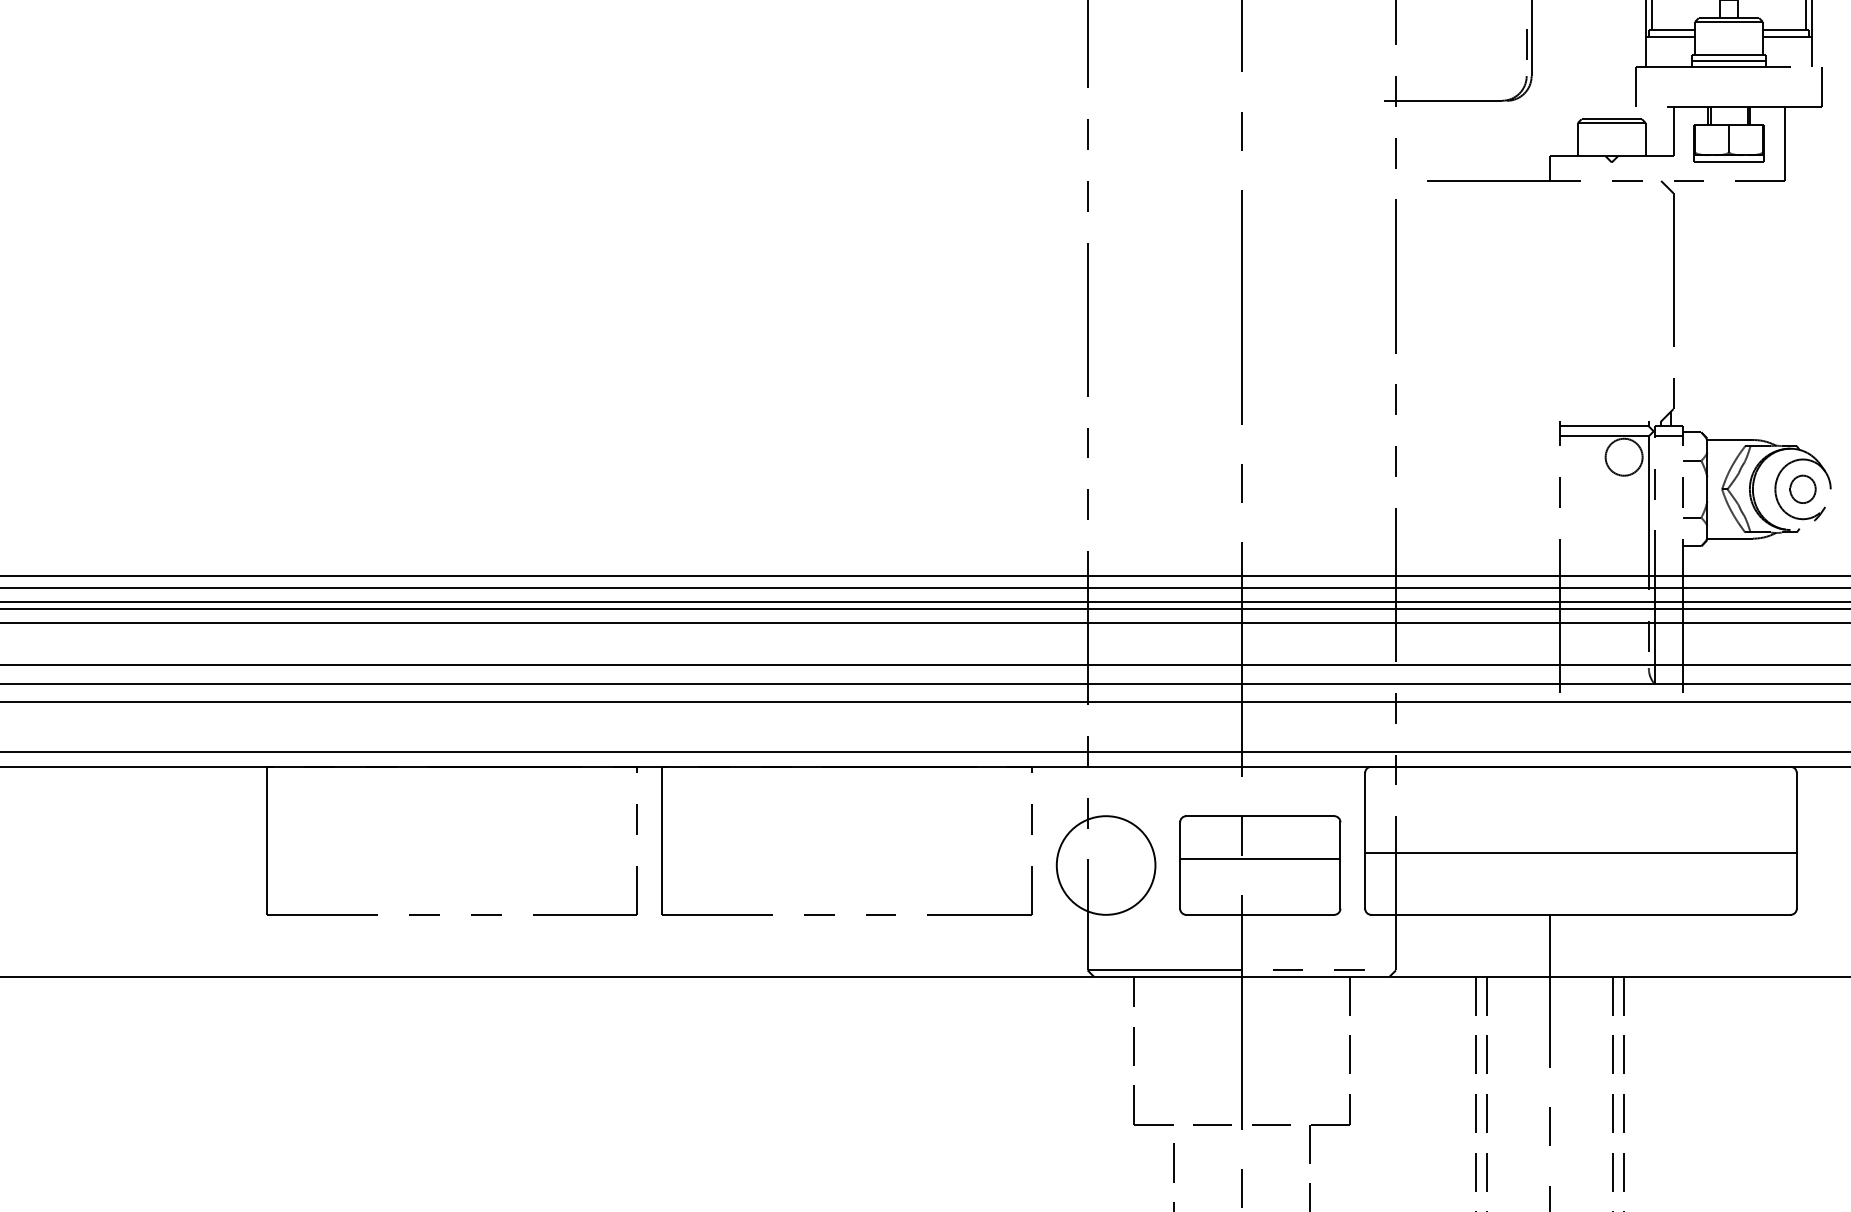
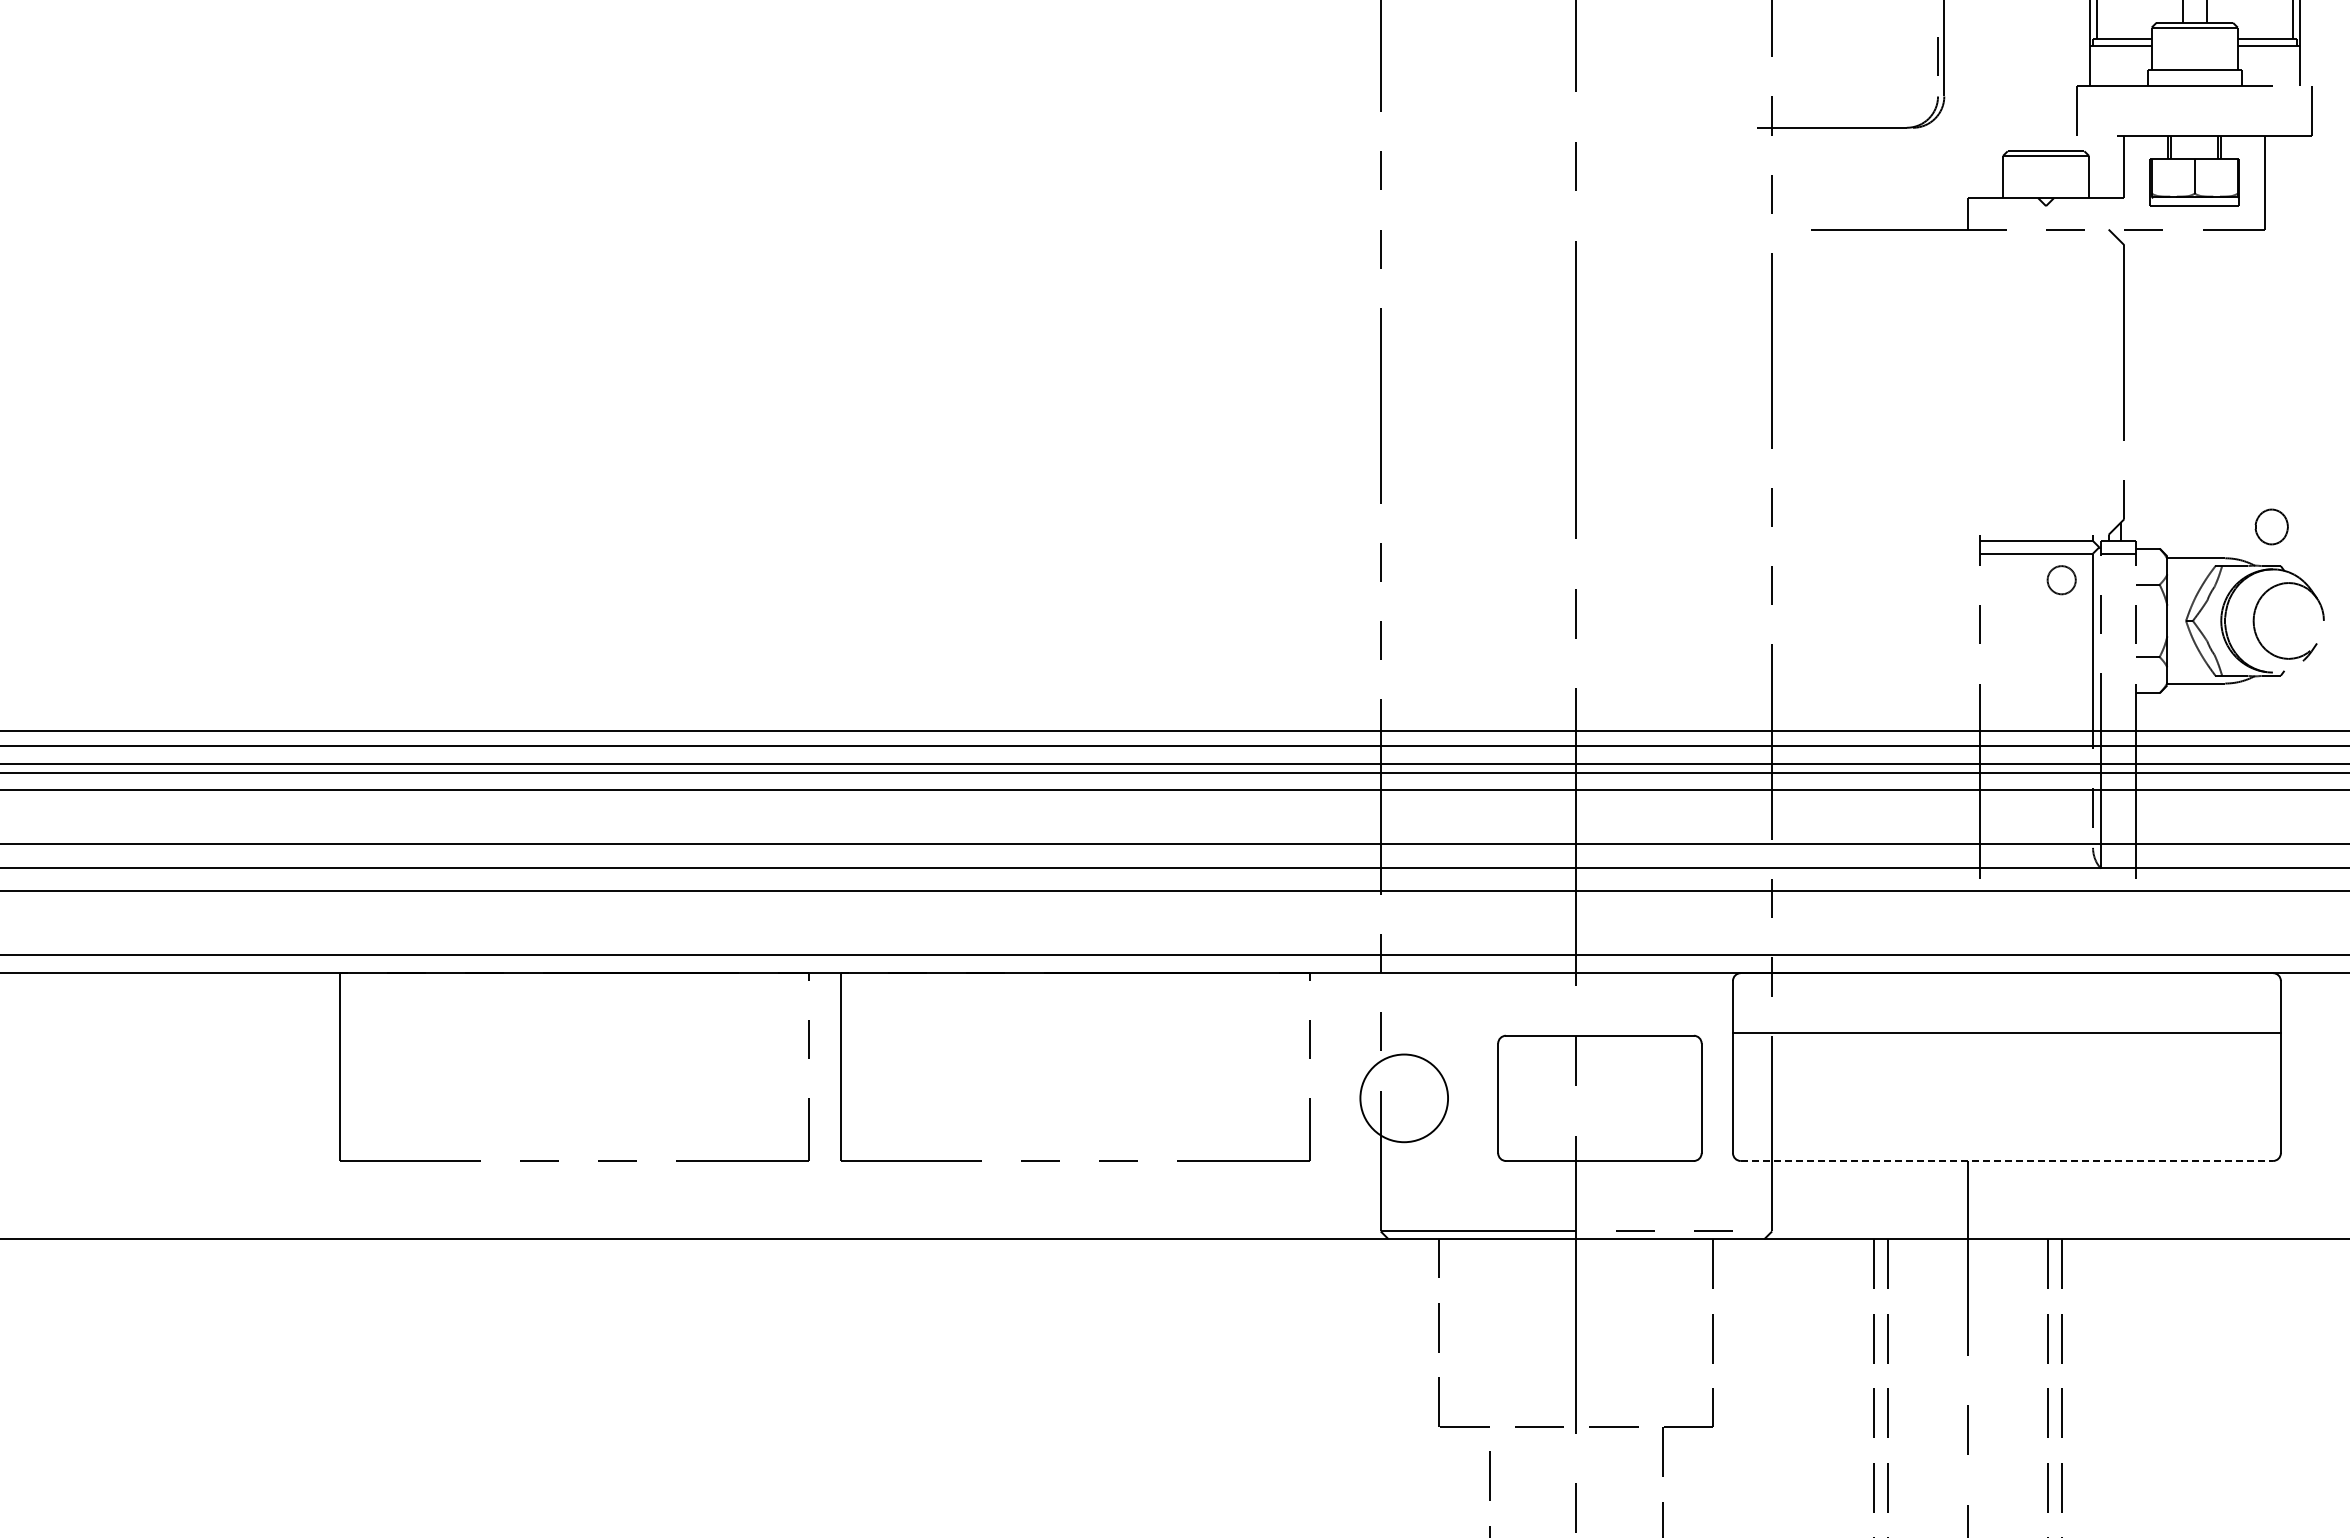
line: (1728, 61) -> (2194, 77), removed
circle: (1623, 456) -> (2061, 579), size x0.6
part: (1802, 488) -> (2271, 526), moved
line: (1580, 853) -> (2006, 1032), moved
line: (1259, 859) -> (1599, 1090), removed
circle: (1105, 865) -> (1403, 1098), size x0.7
line: (1581, 915) -> (2007, 1161), solid -> dashed

